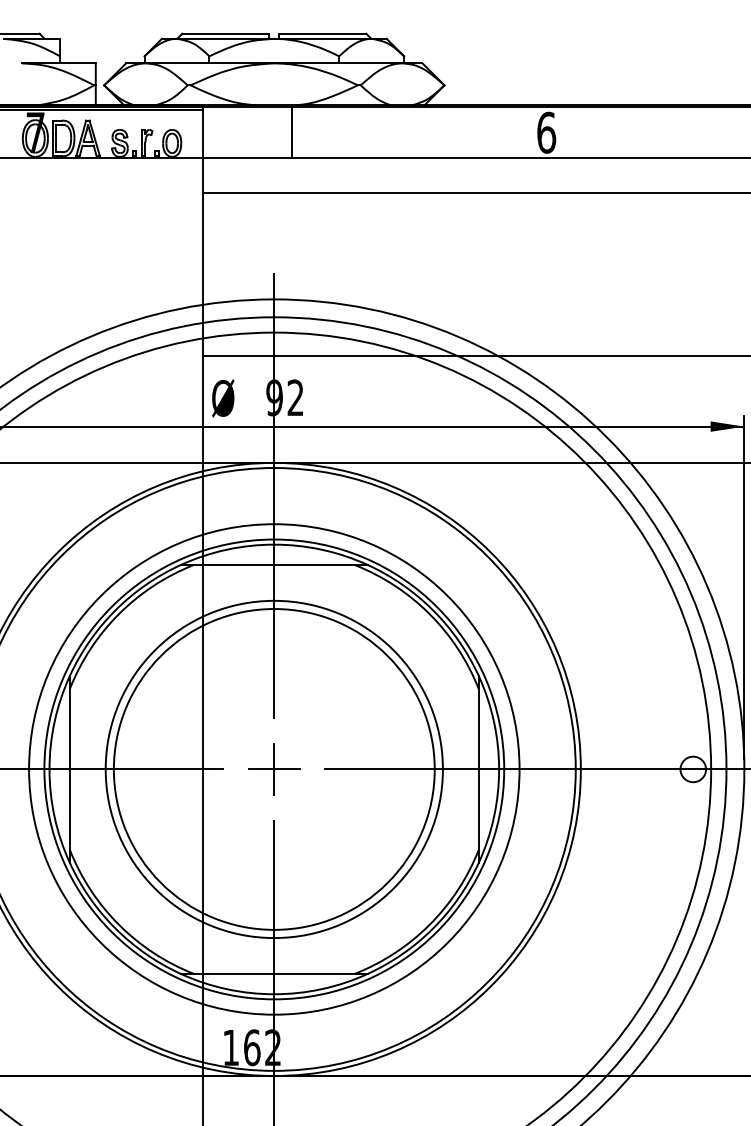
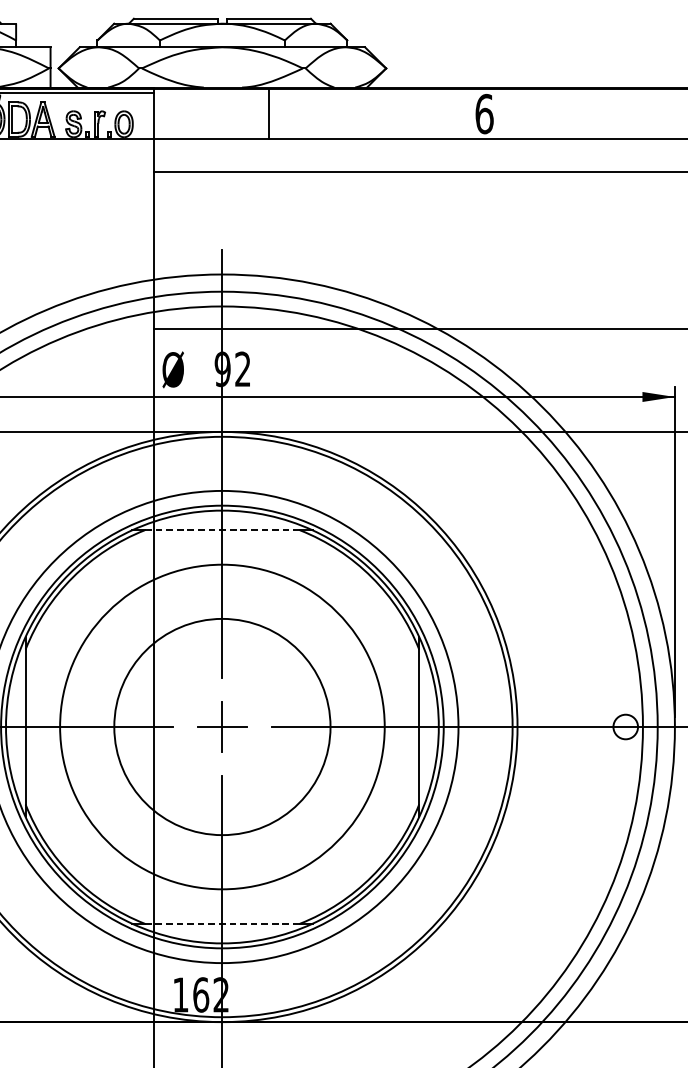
line: (291, 132) -> (268, 113), moved
line: (274, 565) -> (222, 530), solid -> dashed
circle: (273, 769) -> (221, 727), size x0.7
line: (274, 973) -> (222, 923), solid -> dashed

